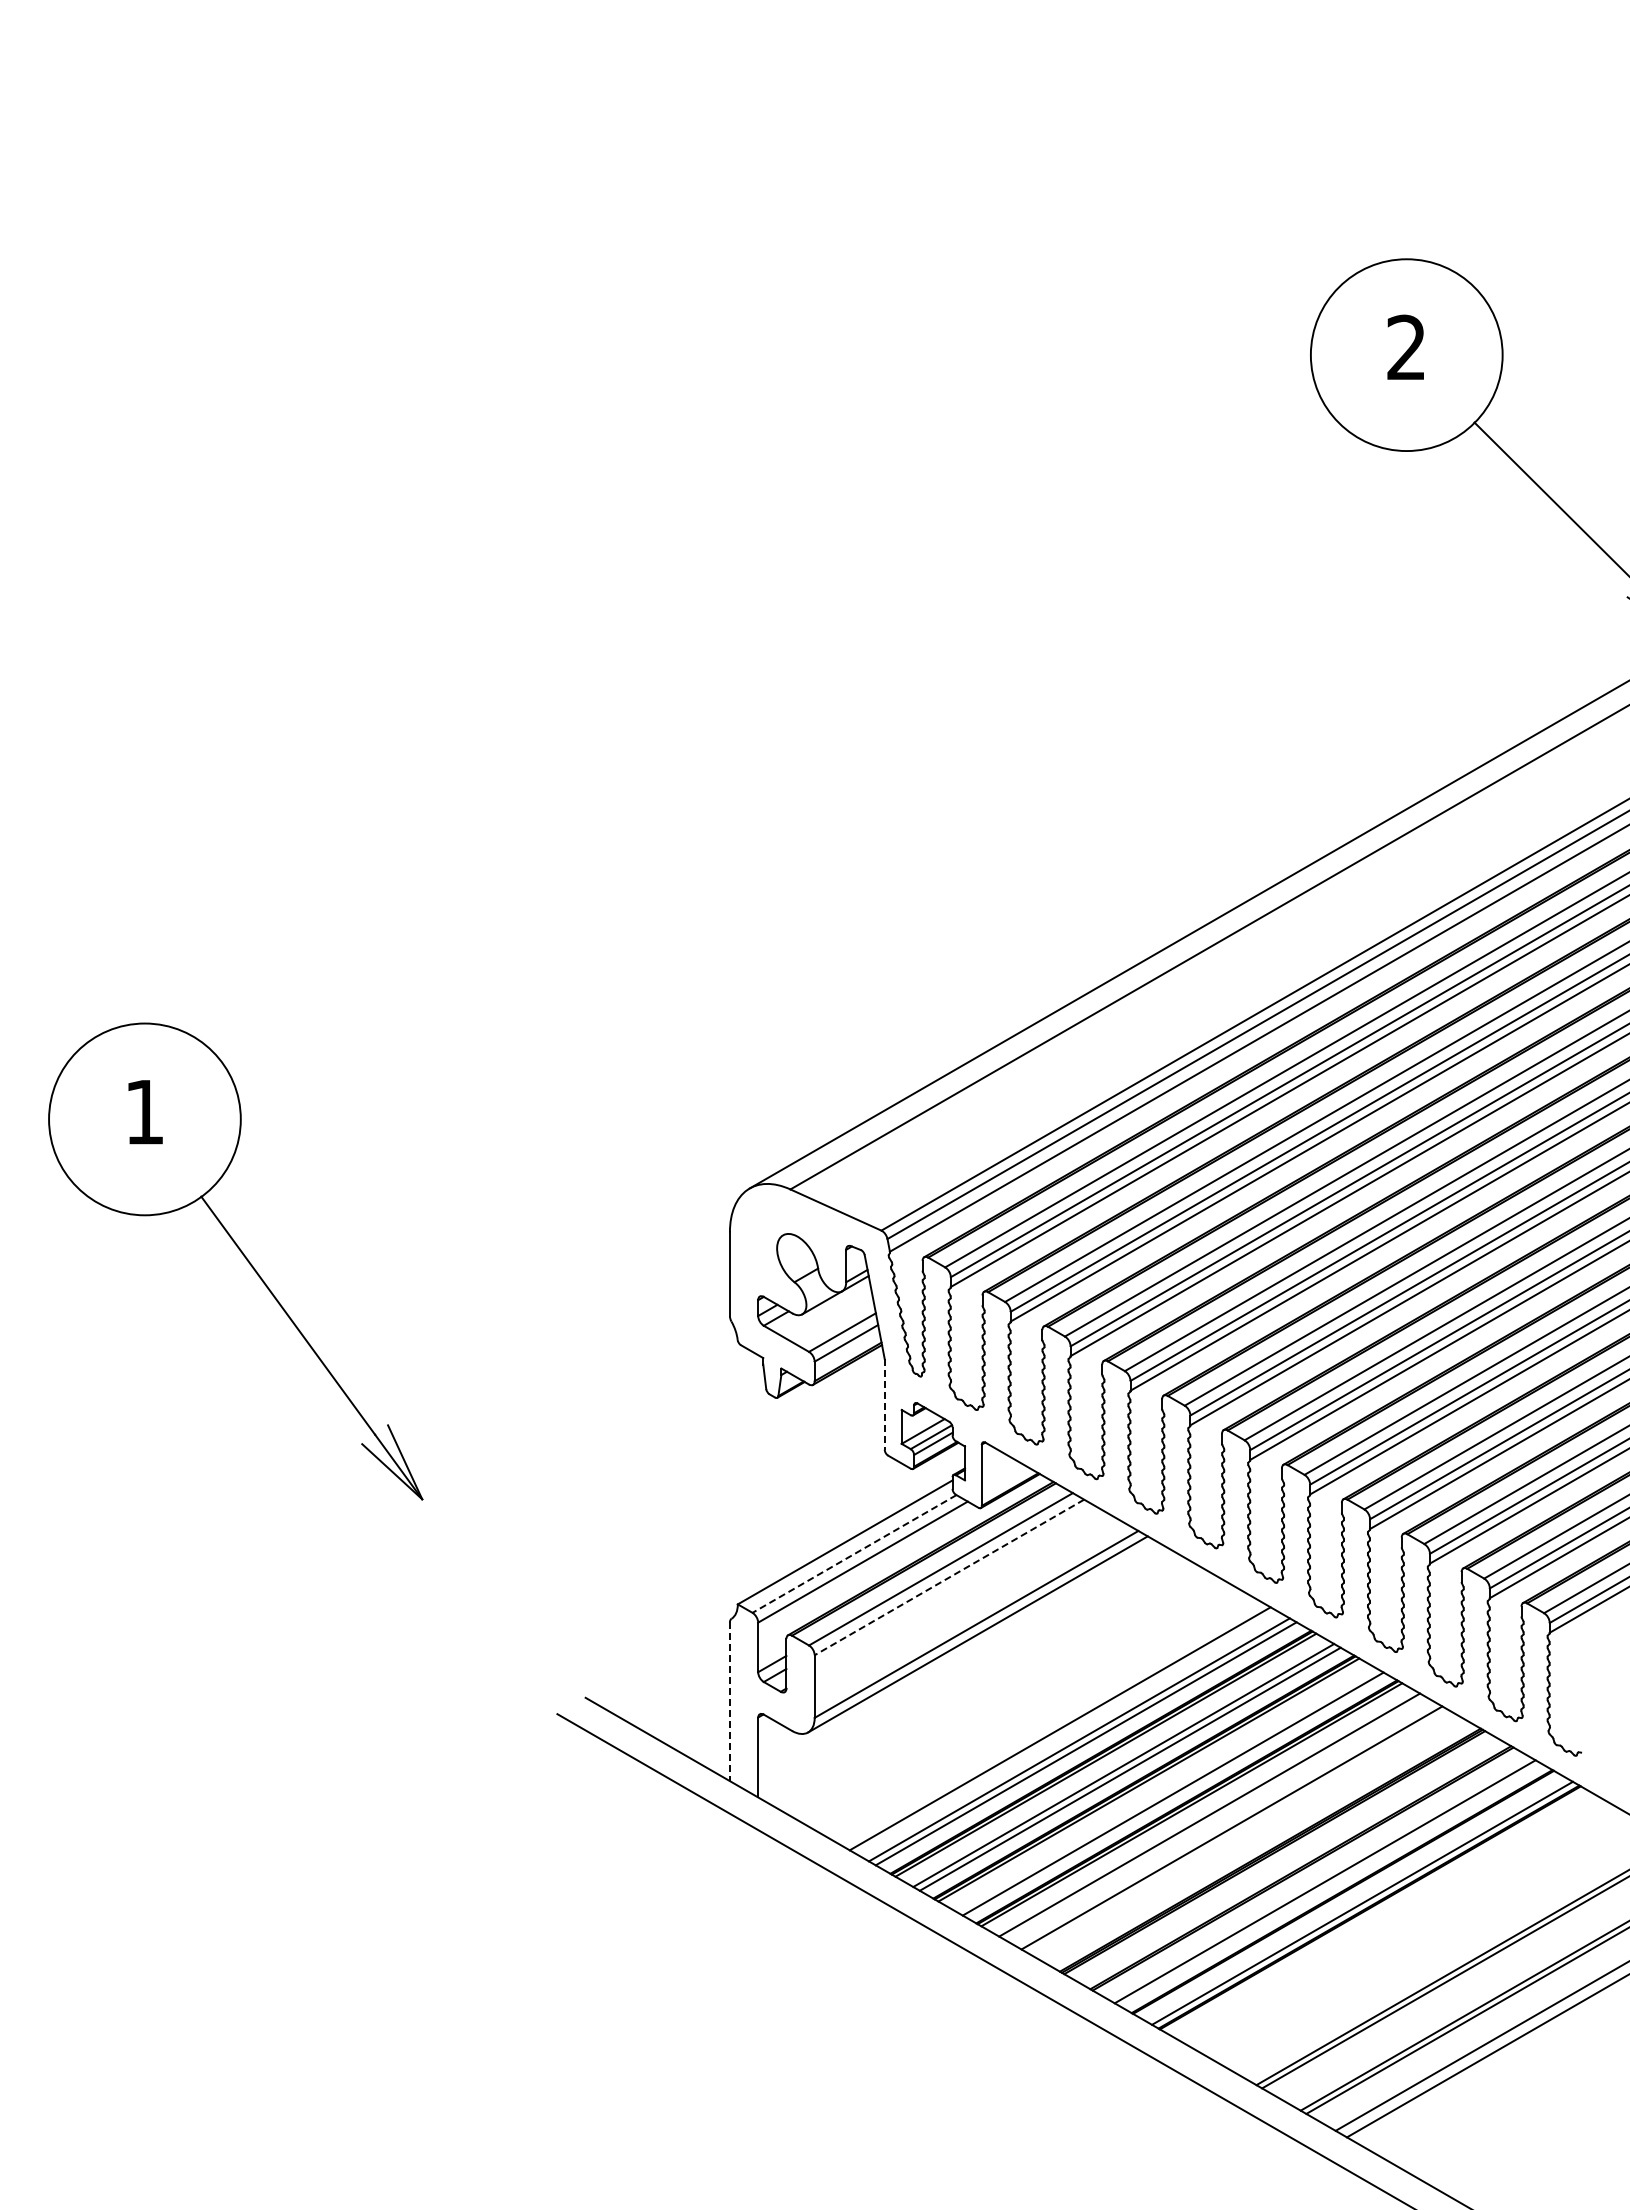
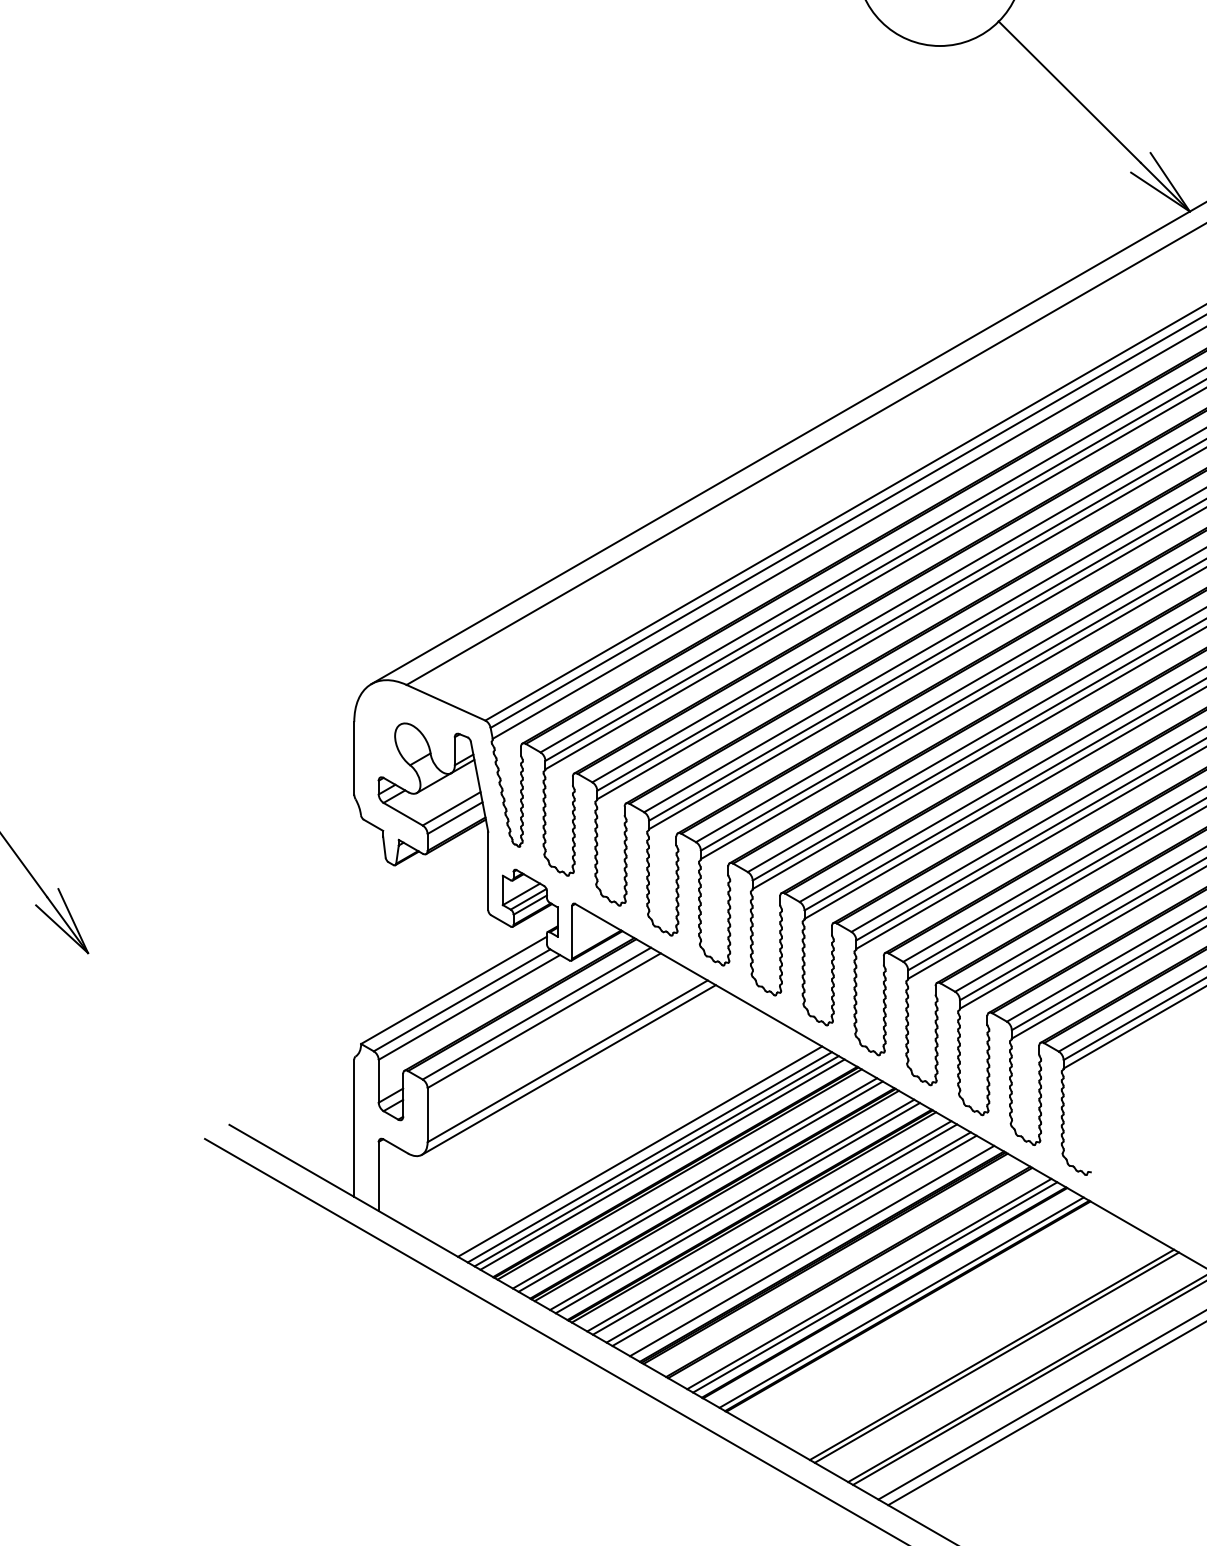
line: (884, 1404) -> (488, 871), dashed -> solid
line: (854, 1553) -> (462, 999), dashed -> solid
line: (949, 1577) -> (544, 1020), dashed -> solid
line: (729, 1702) -> (353, 1128), dashed -> solid
line: (1071, 1734) -> (649, 1156), added
line: (1166, 1789) -> (732, 1204), added
line: (1215, 1818) -> (774, 1229), added
line: (1238, 1831) -> (794, 1240), added
line: (1258, 1843) -> (811, 1250), added
line: (1331, 1885) -> (874, 1287), added

